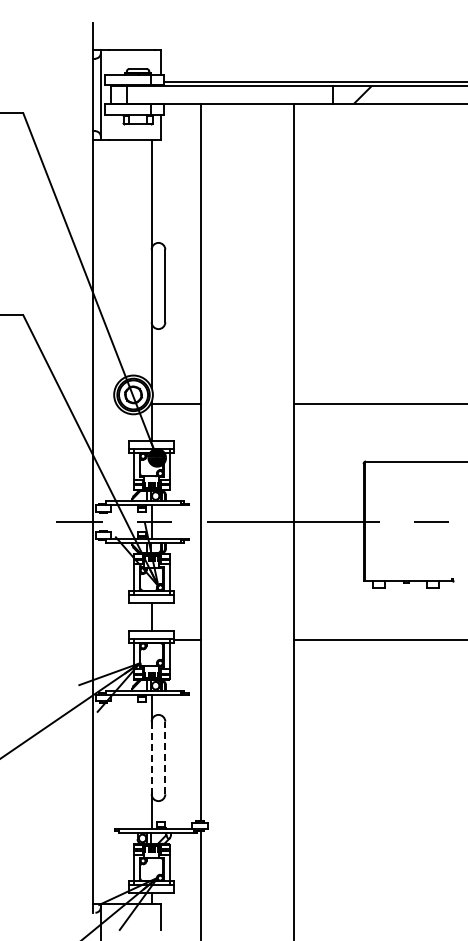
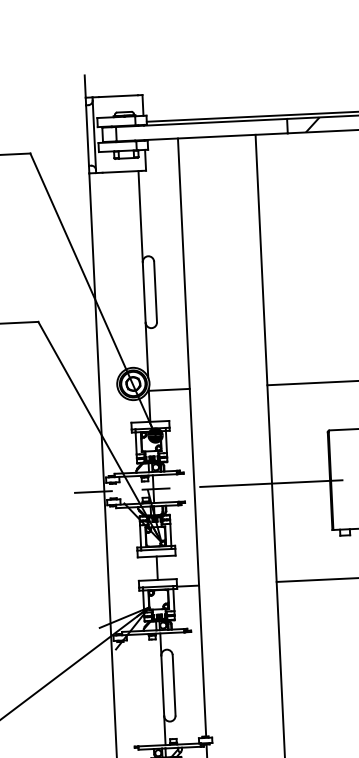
line: (165, 757) -> (174, 684), dashed -> solid
line: (151, 758) -> (162, 686), dashed -> solid

